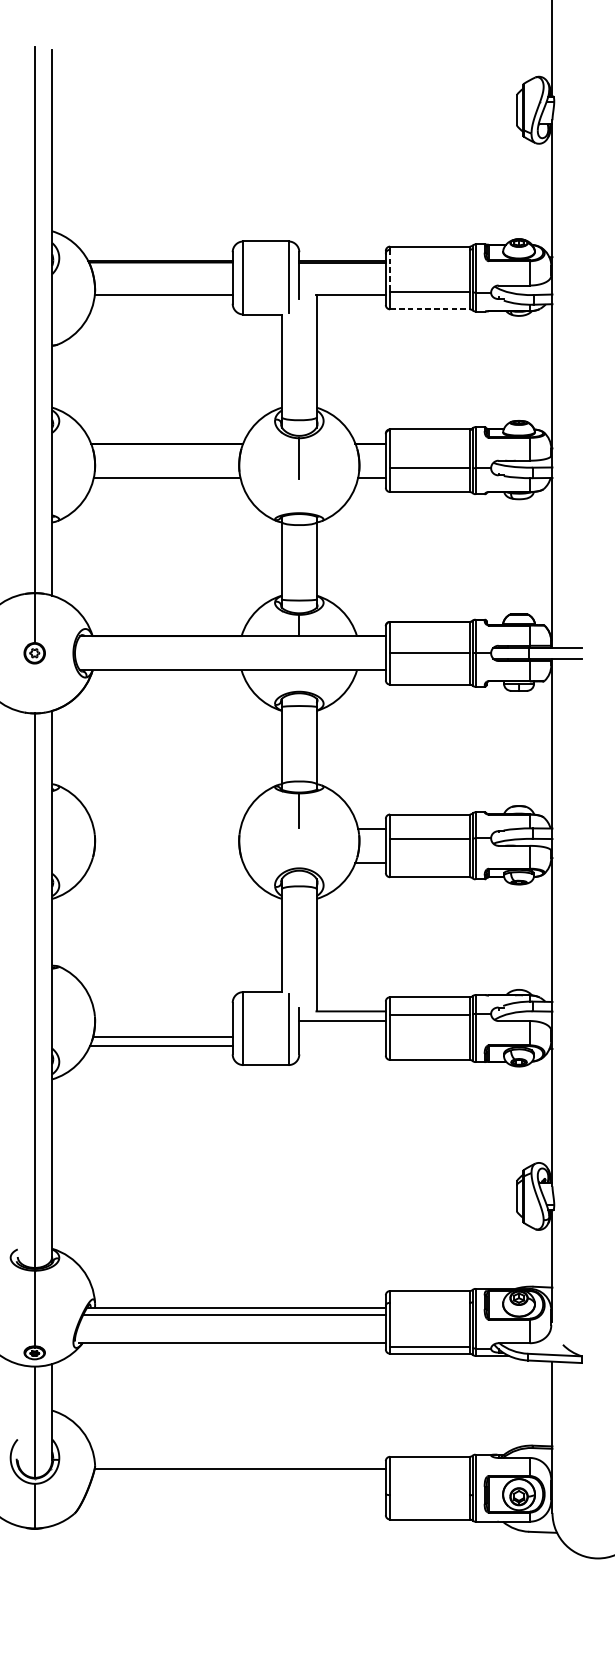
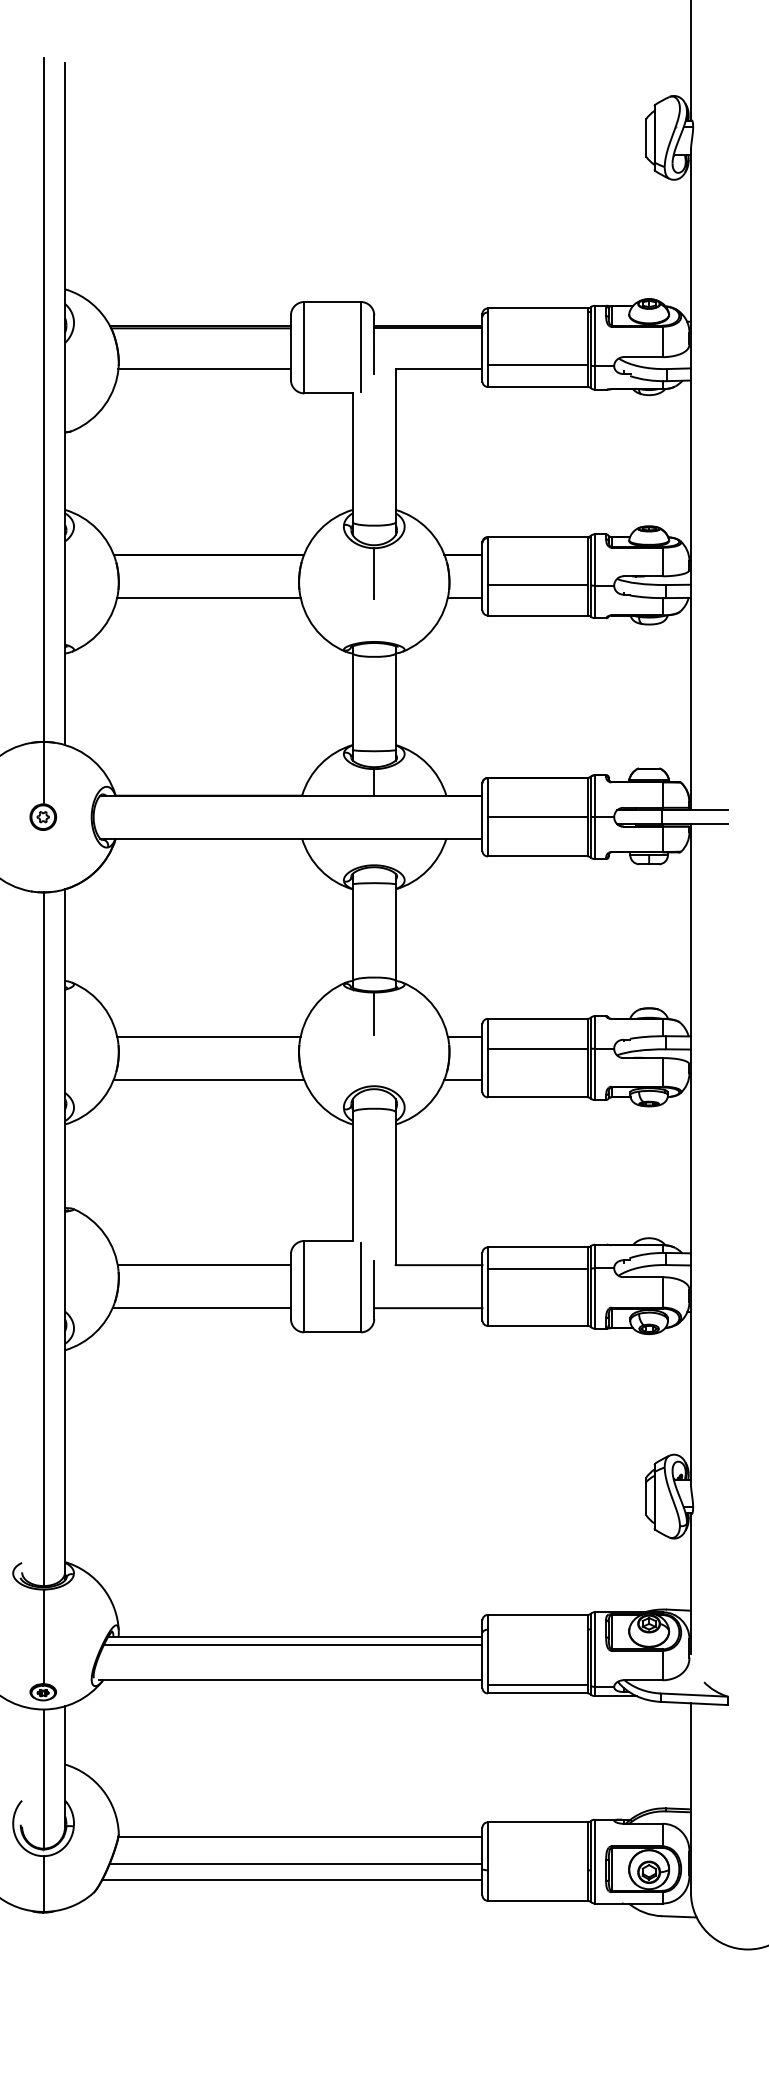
line: (389, 271) -> (487, 339), dashed -> solid
line: (429, 308) -> (537, 386), dashed -> solid
line: (166, 828) -> (208, 1036), added
line: (166, 862) -> (208, 1079), added
line: (342, 1021) -> (428, 1308), moved
line: (162, 1037) -> (203, 1265), moved
line: (236, 1489) -> (295, 1863), added
line: (233, 1503) -> (292, 1880), added

